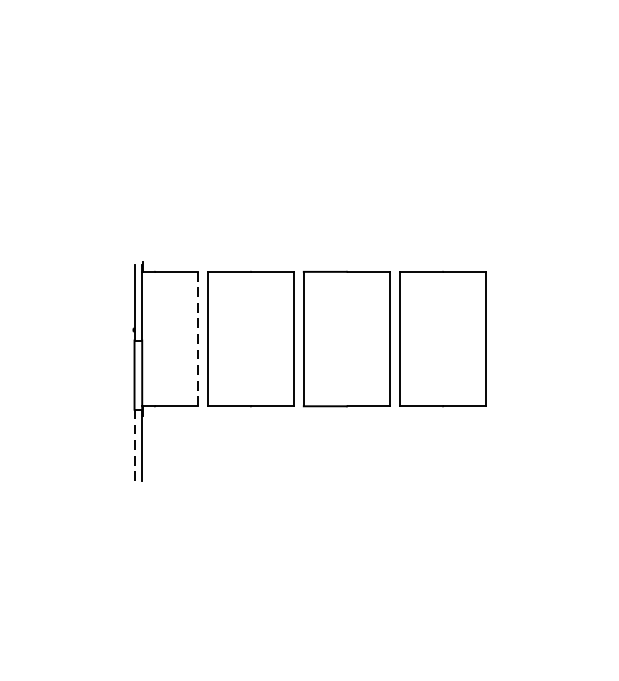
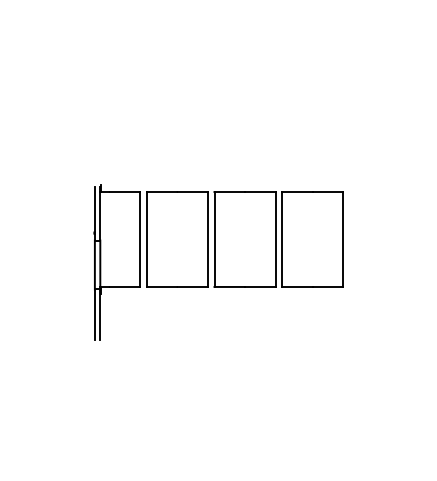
line: (197, 339) -> (139, 239), dashed -> solid
line: (133, 445) -> (94, 314), dashed -> solid

